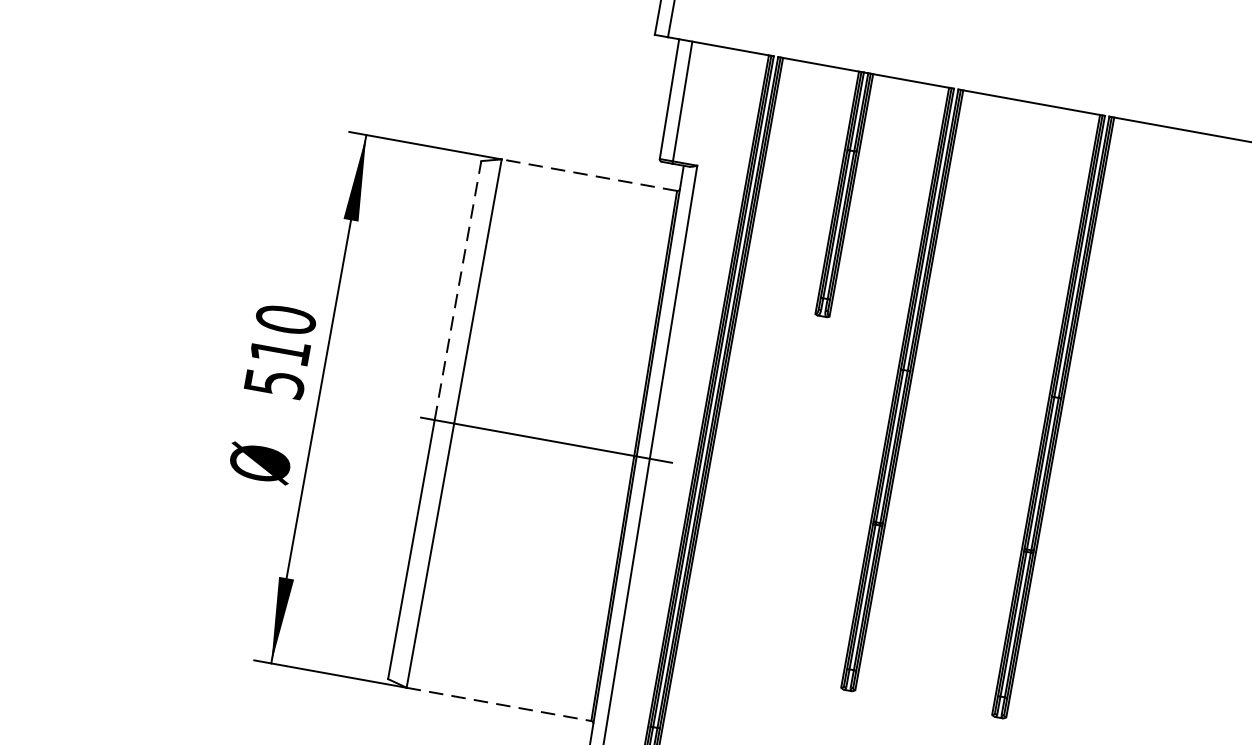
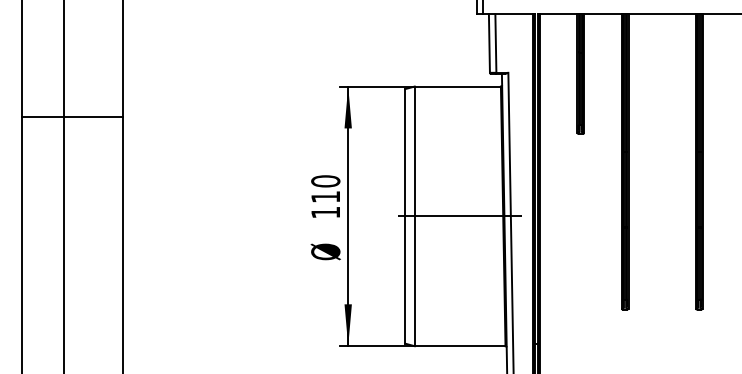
line: (588, 174) -> (457, 86), dashed -> solid
line: (458, 290) -> (405, 152), dashed -> solid
text: (274, 383) -> (325, 212), 510 -> 110
line: (499, 705) -> (460, 346), dashed -> solid

